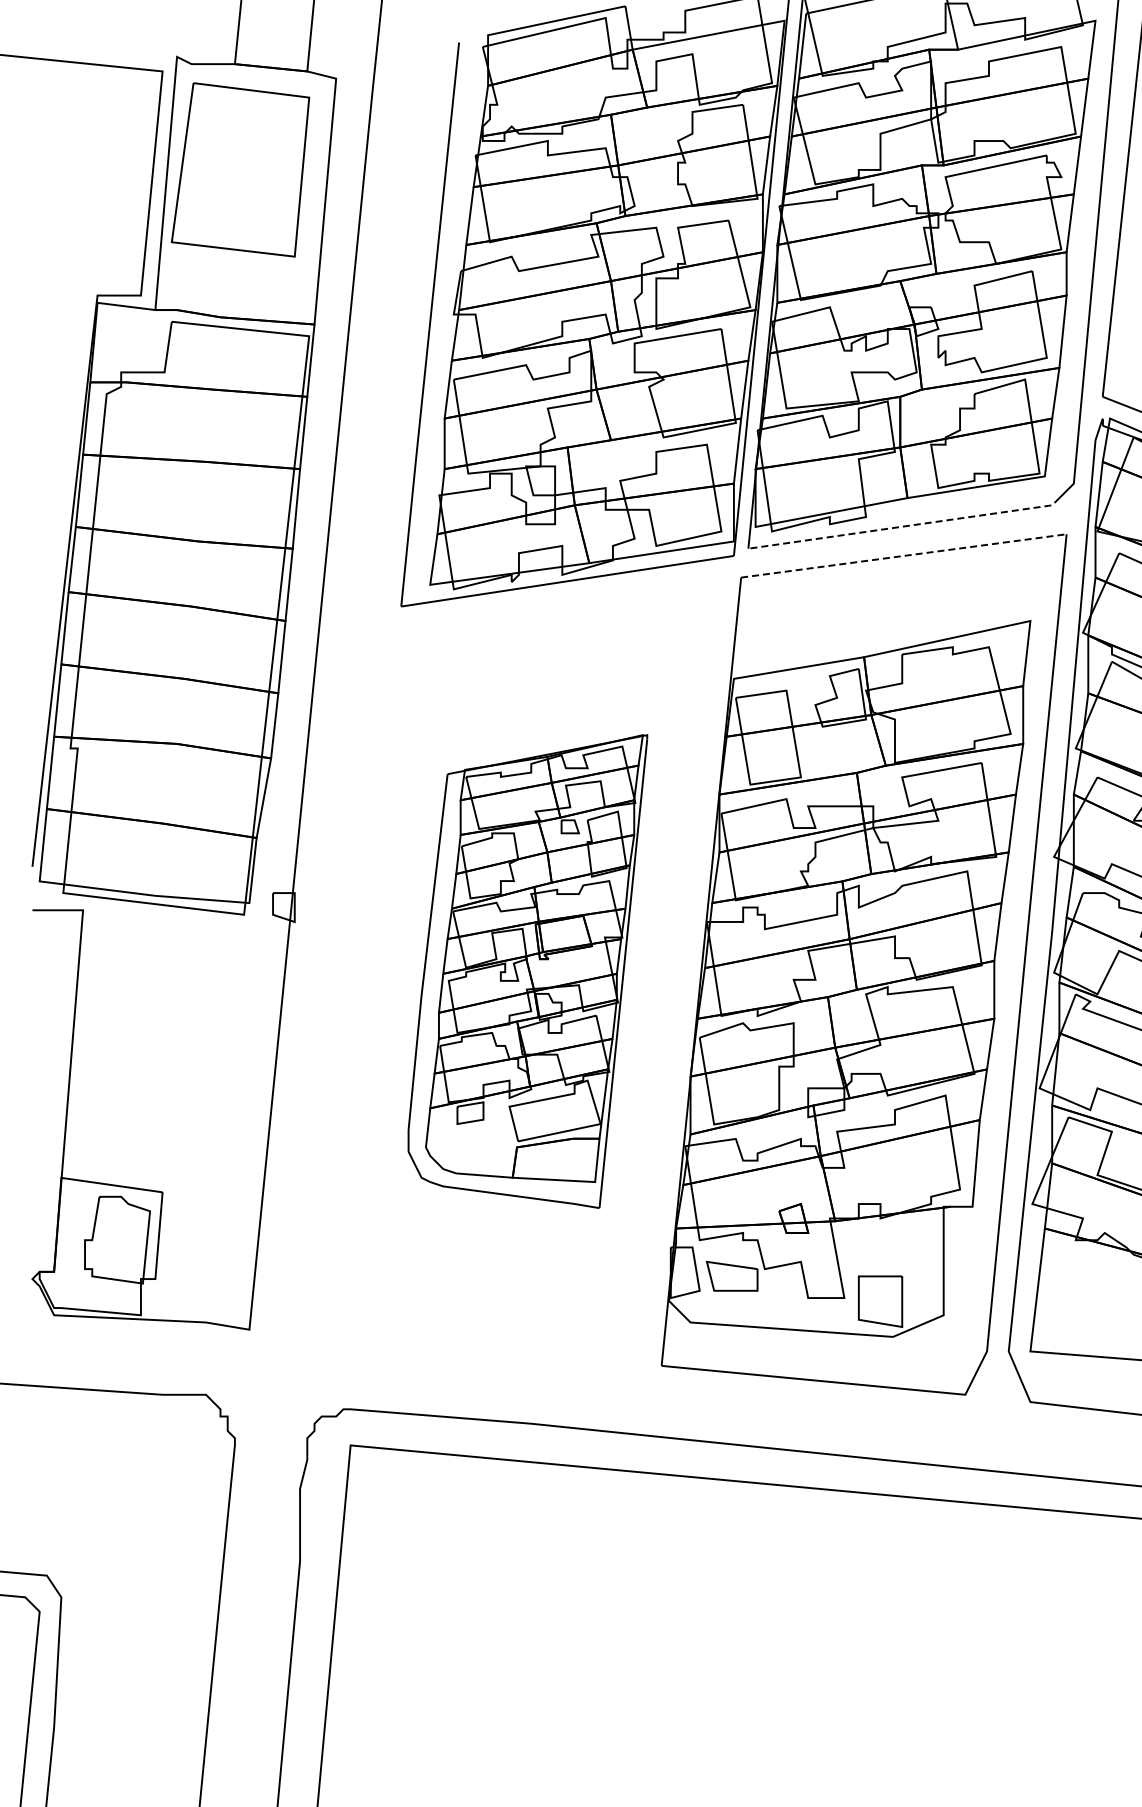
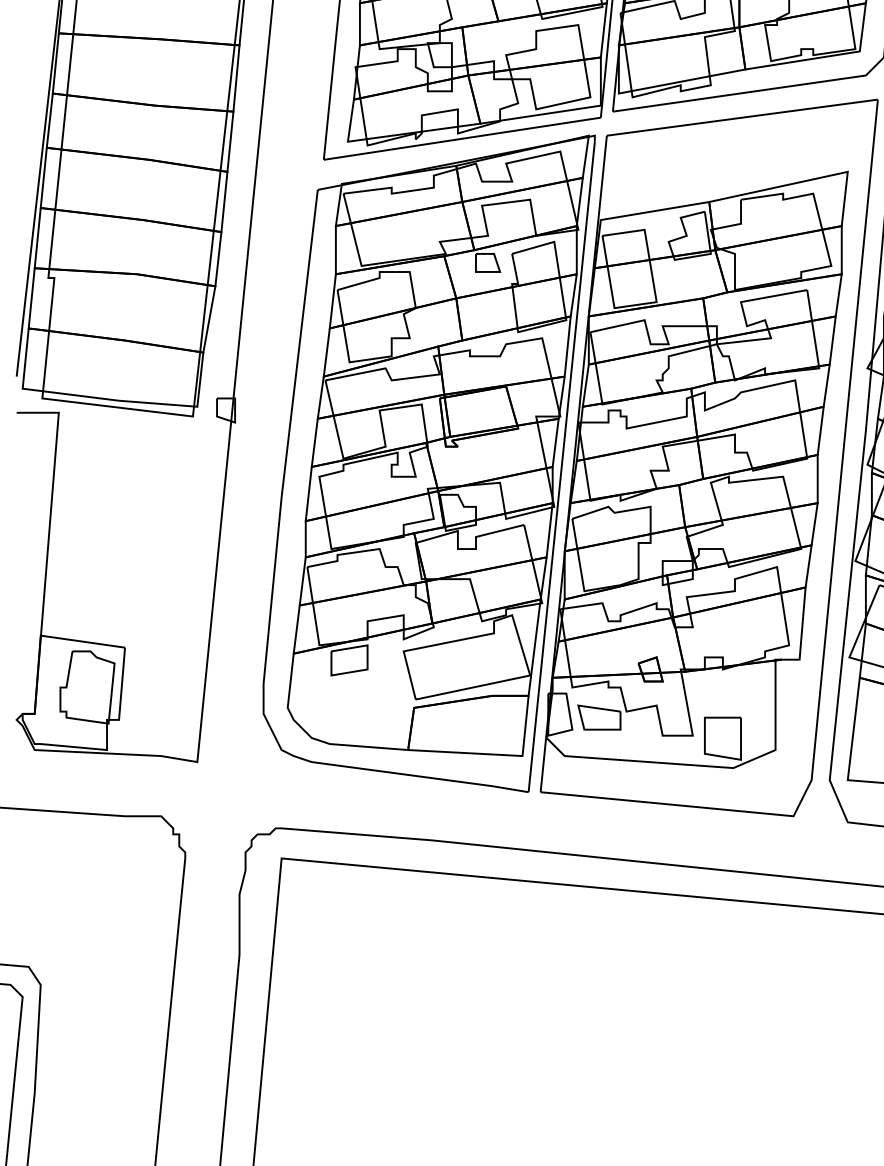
line: (905, 526) -> (743, 93), dashed -> solid
line: (904, 555) -> (742, 117), dashed -> solid
part: (527, 971) -> (428, 463), size x1.67

